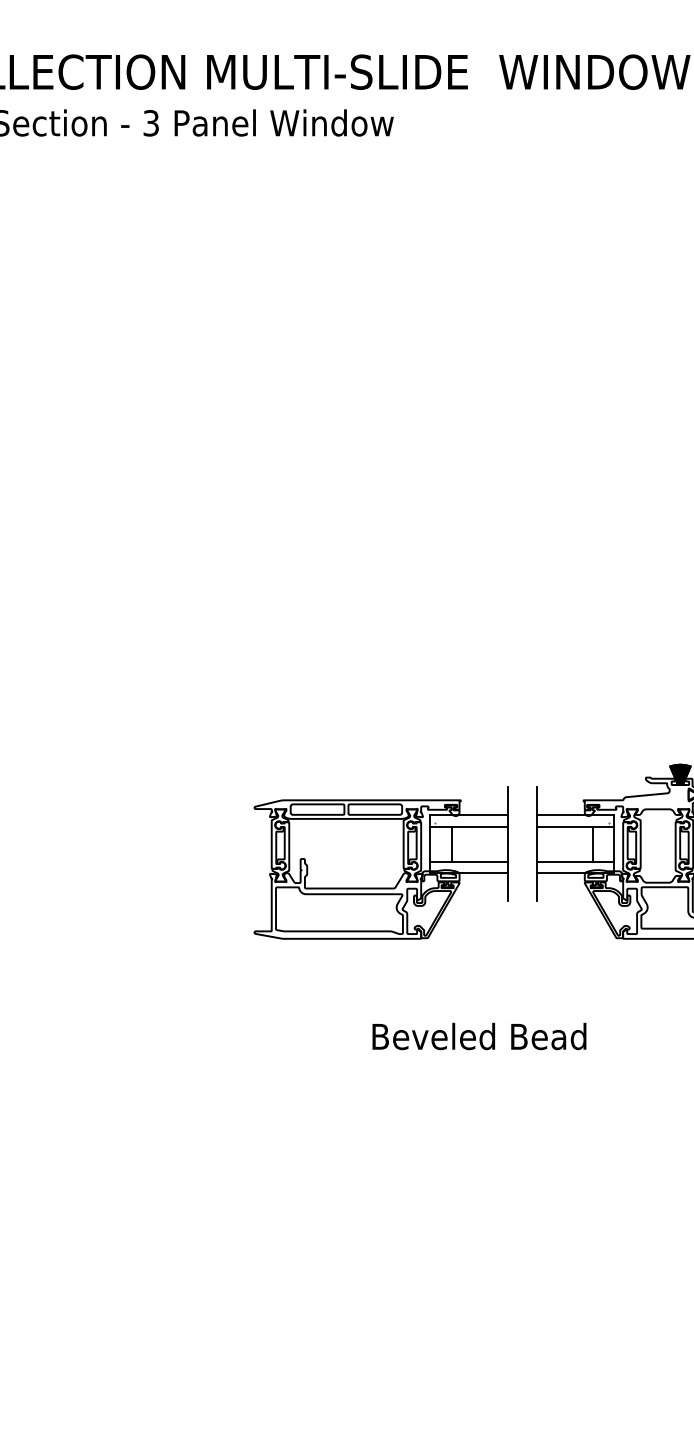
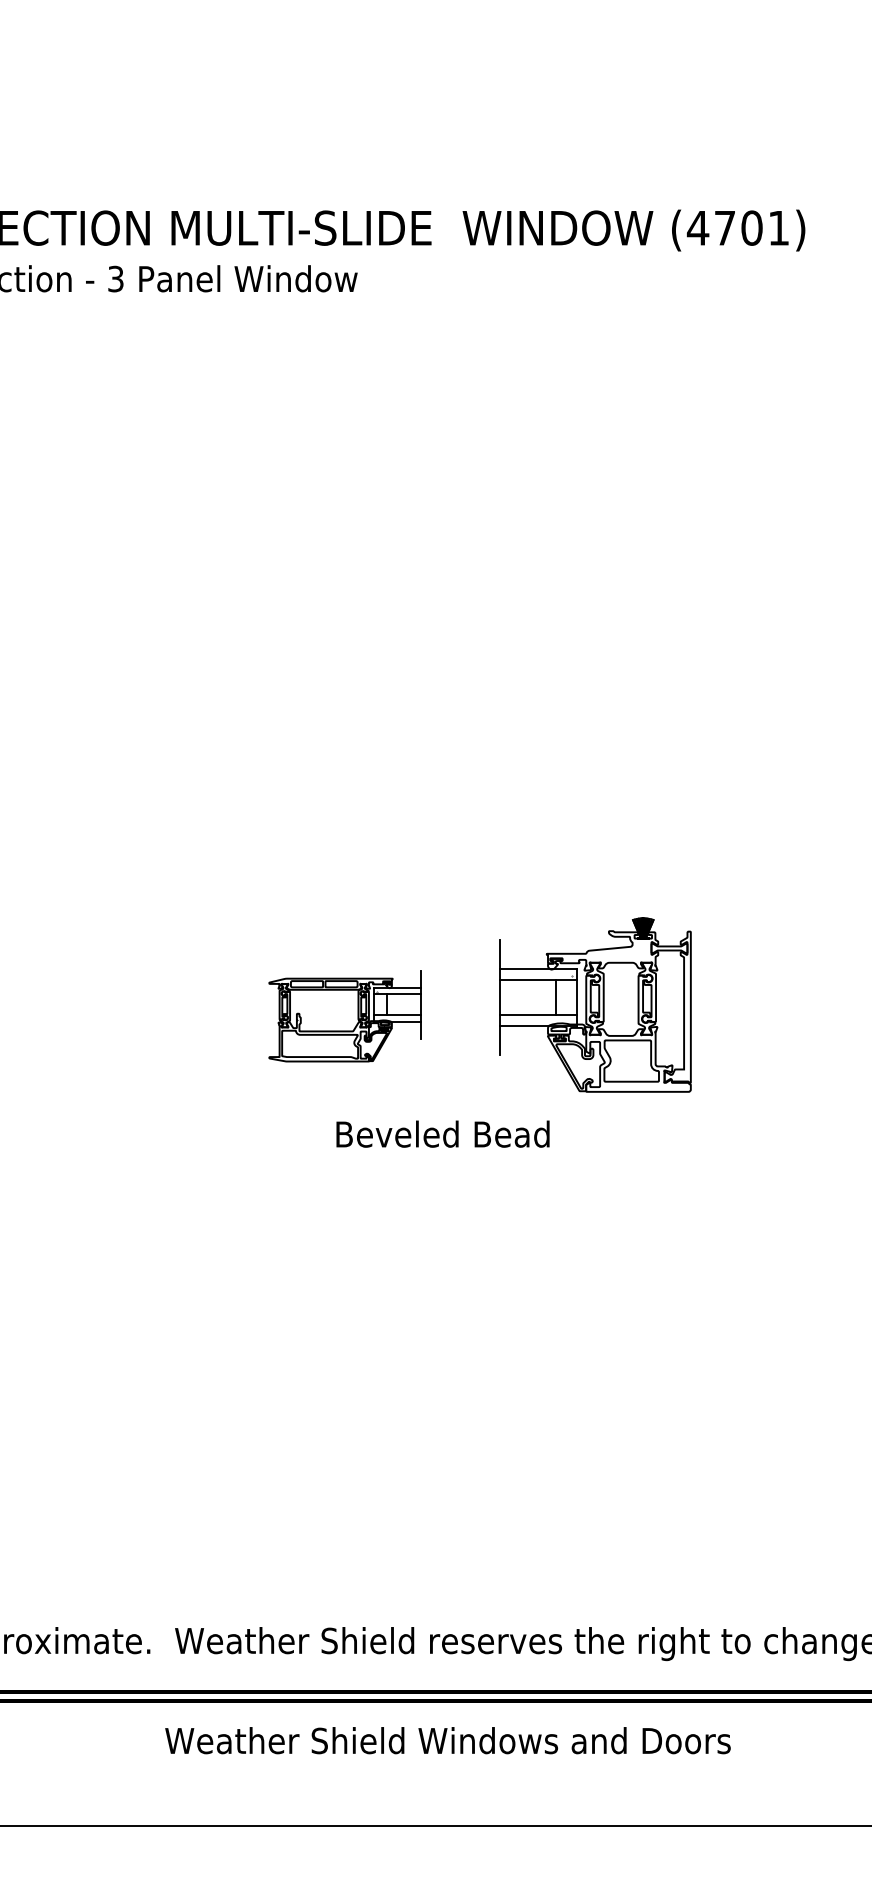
part: (380, 862) -> (344, 1015), size x0.6
text: (478, 1035) -> (442, 1133), moved

